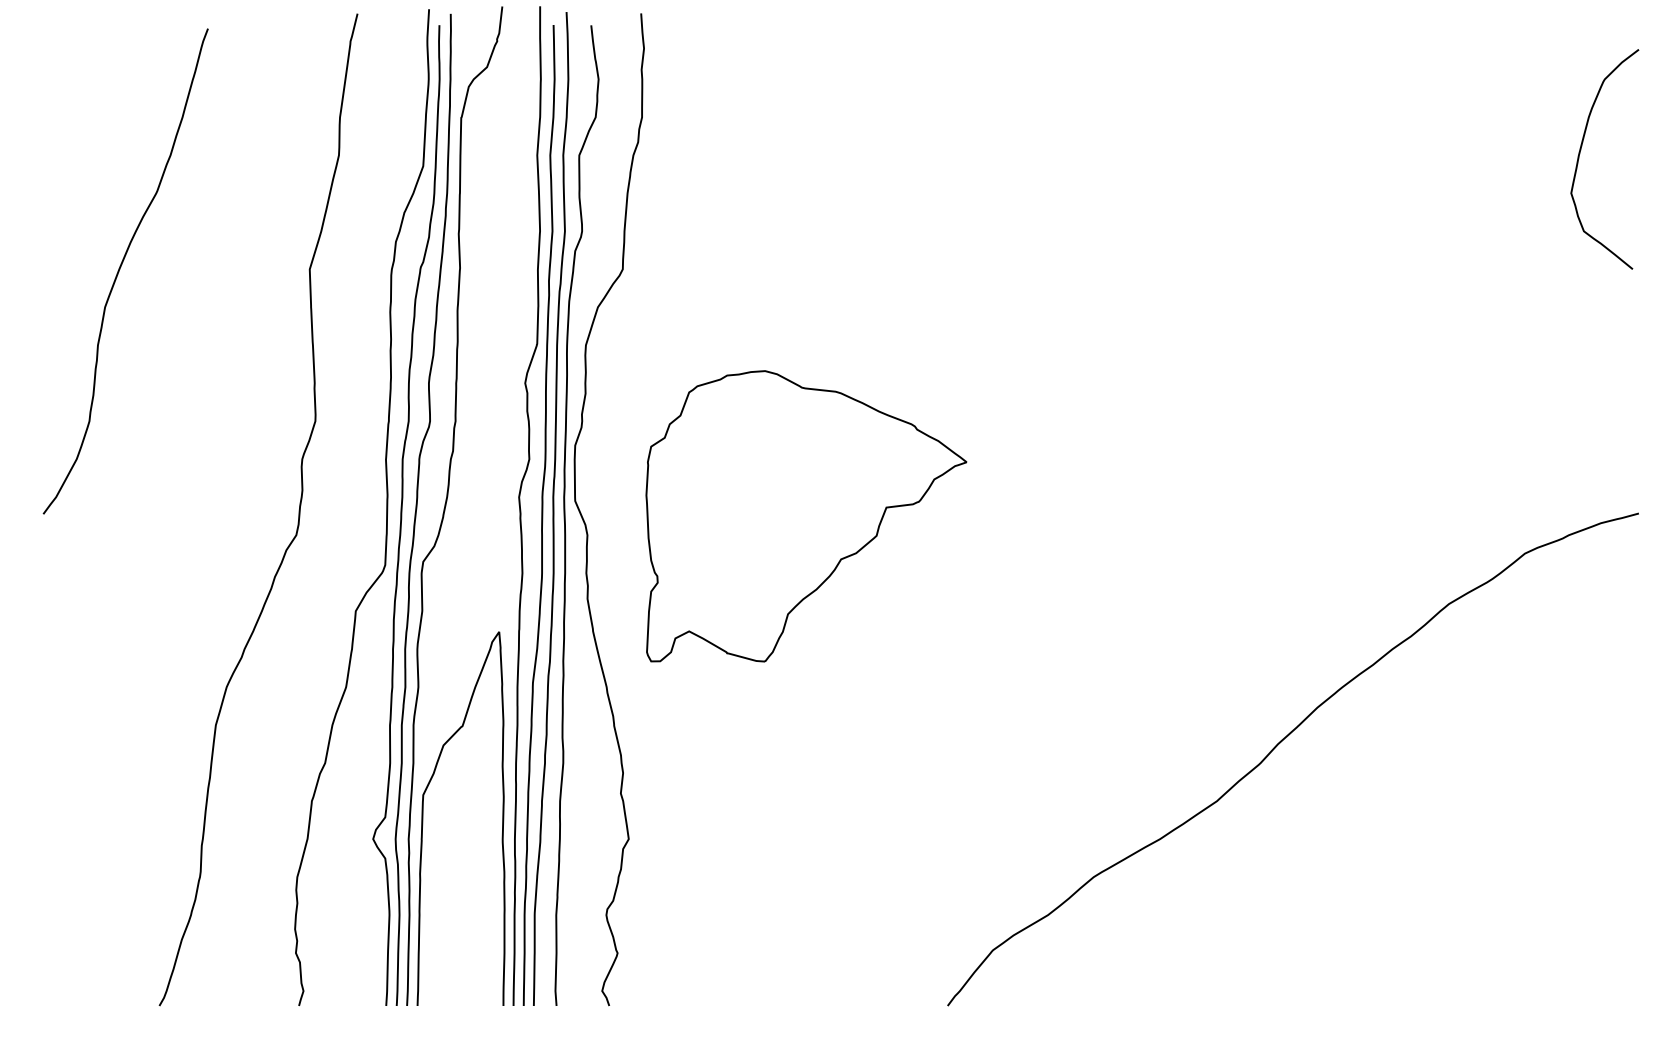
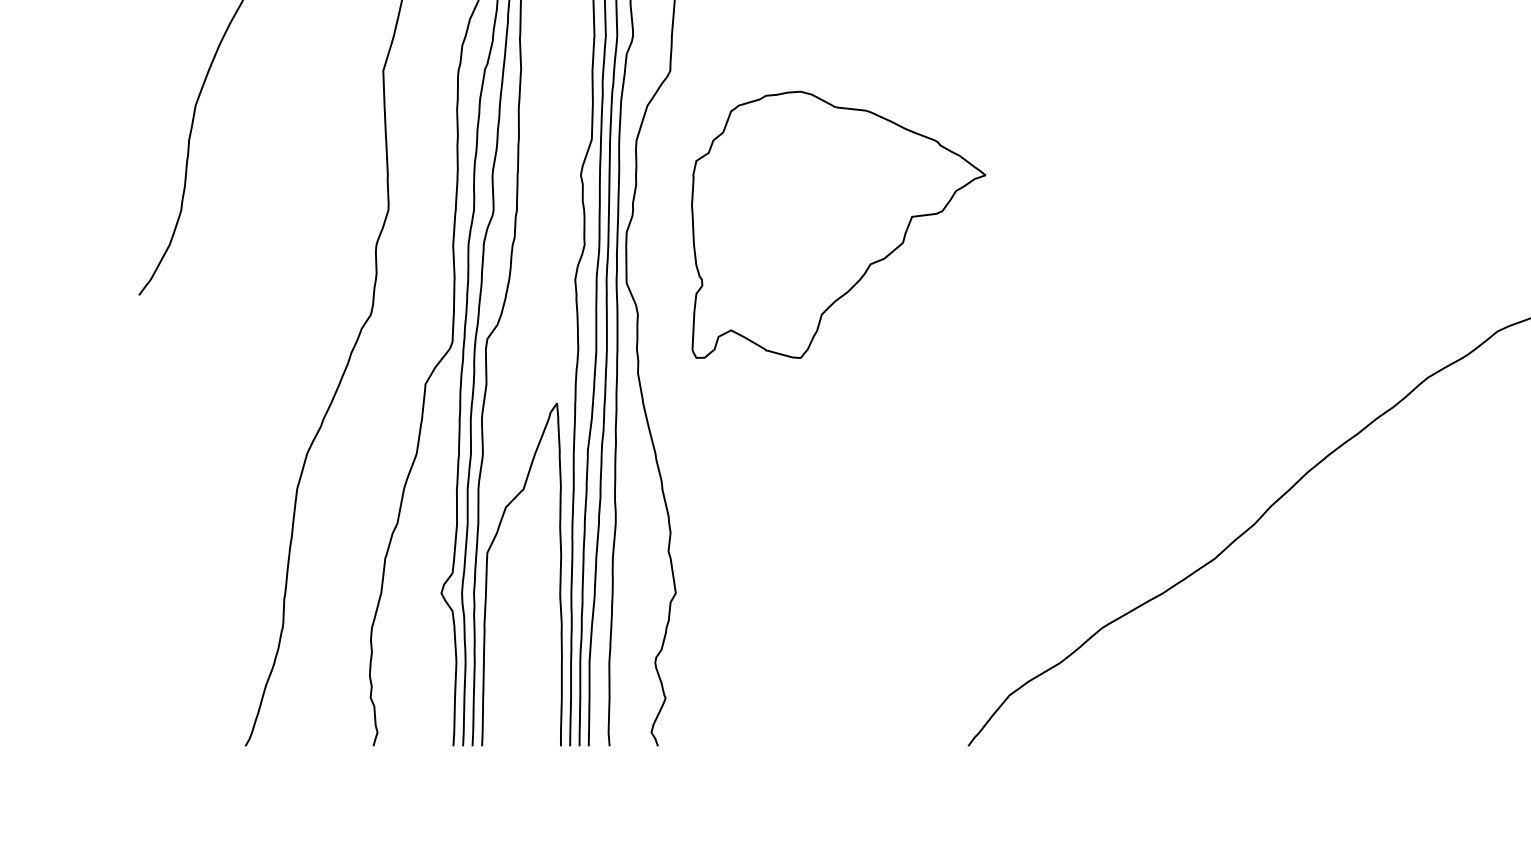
part: (806, 516) -> (838, 225), moved

